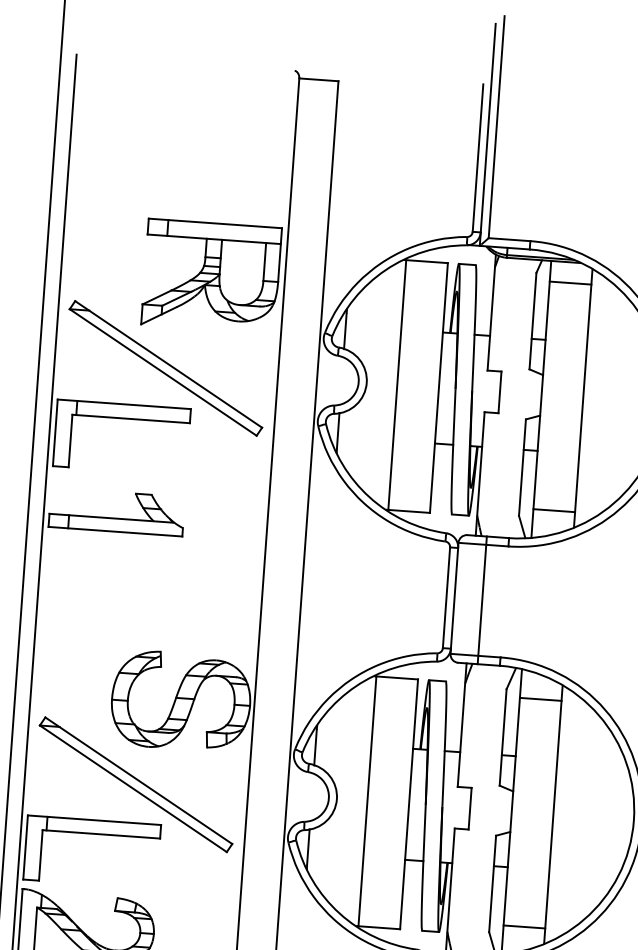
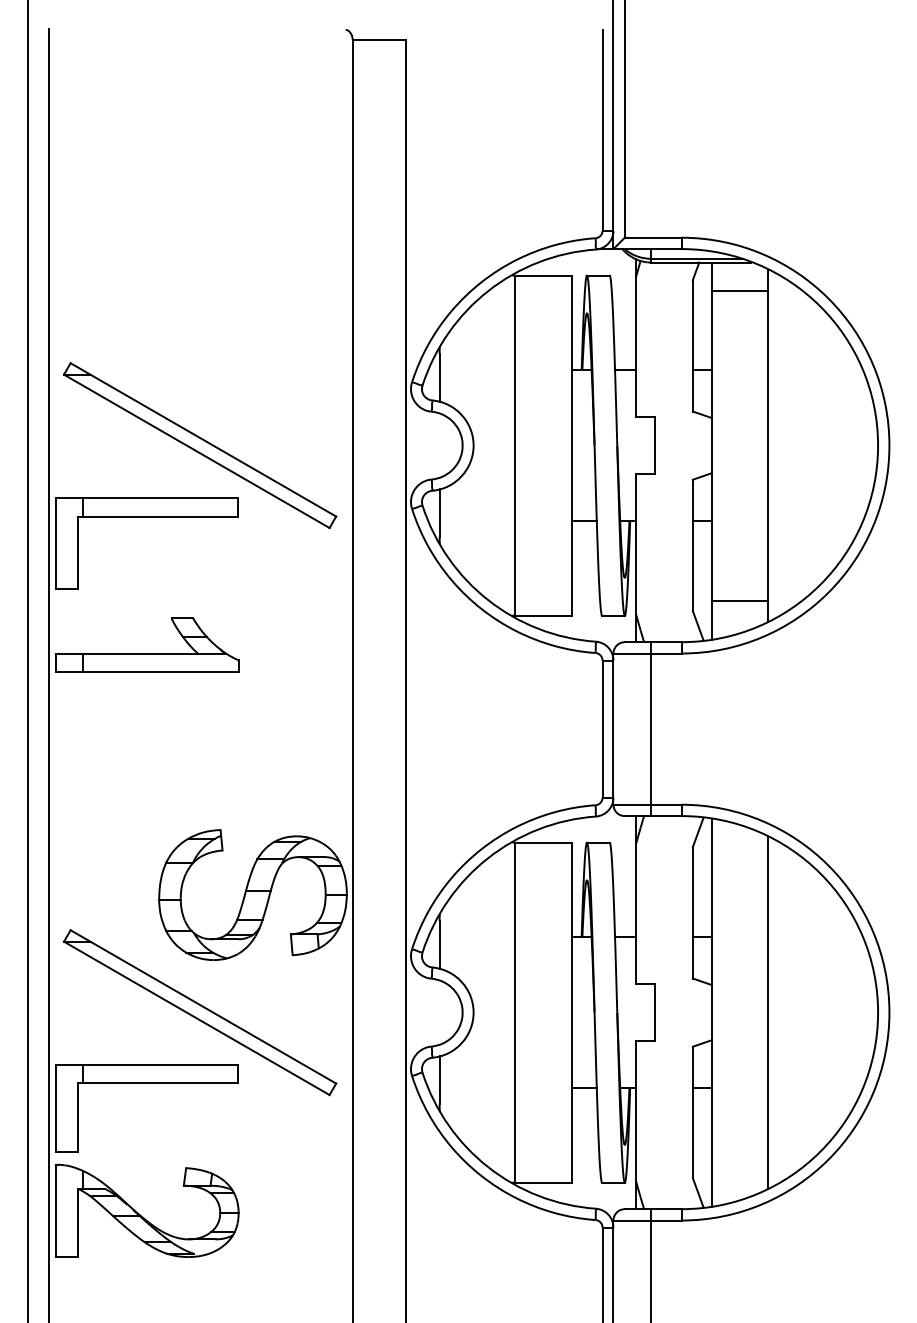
part: (211, 276) -> (252, 316), removed
line: (540, 699) -> (739, 857), removed
line: (523, 926) -> (739, 1167), removed

